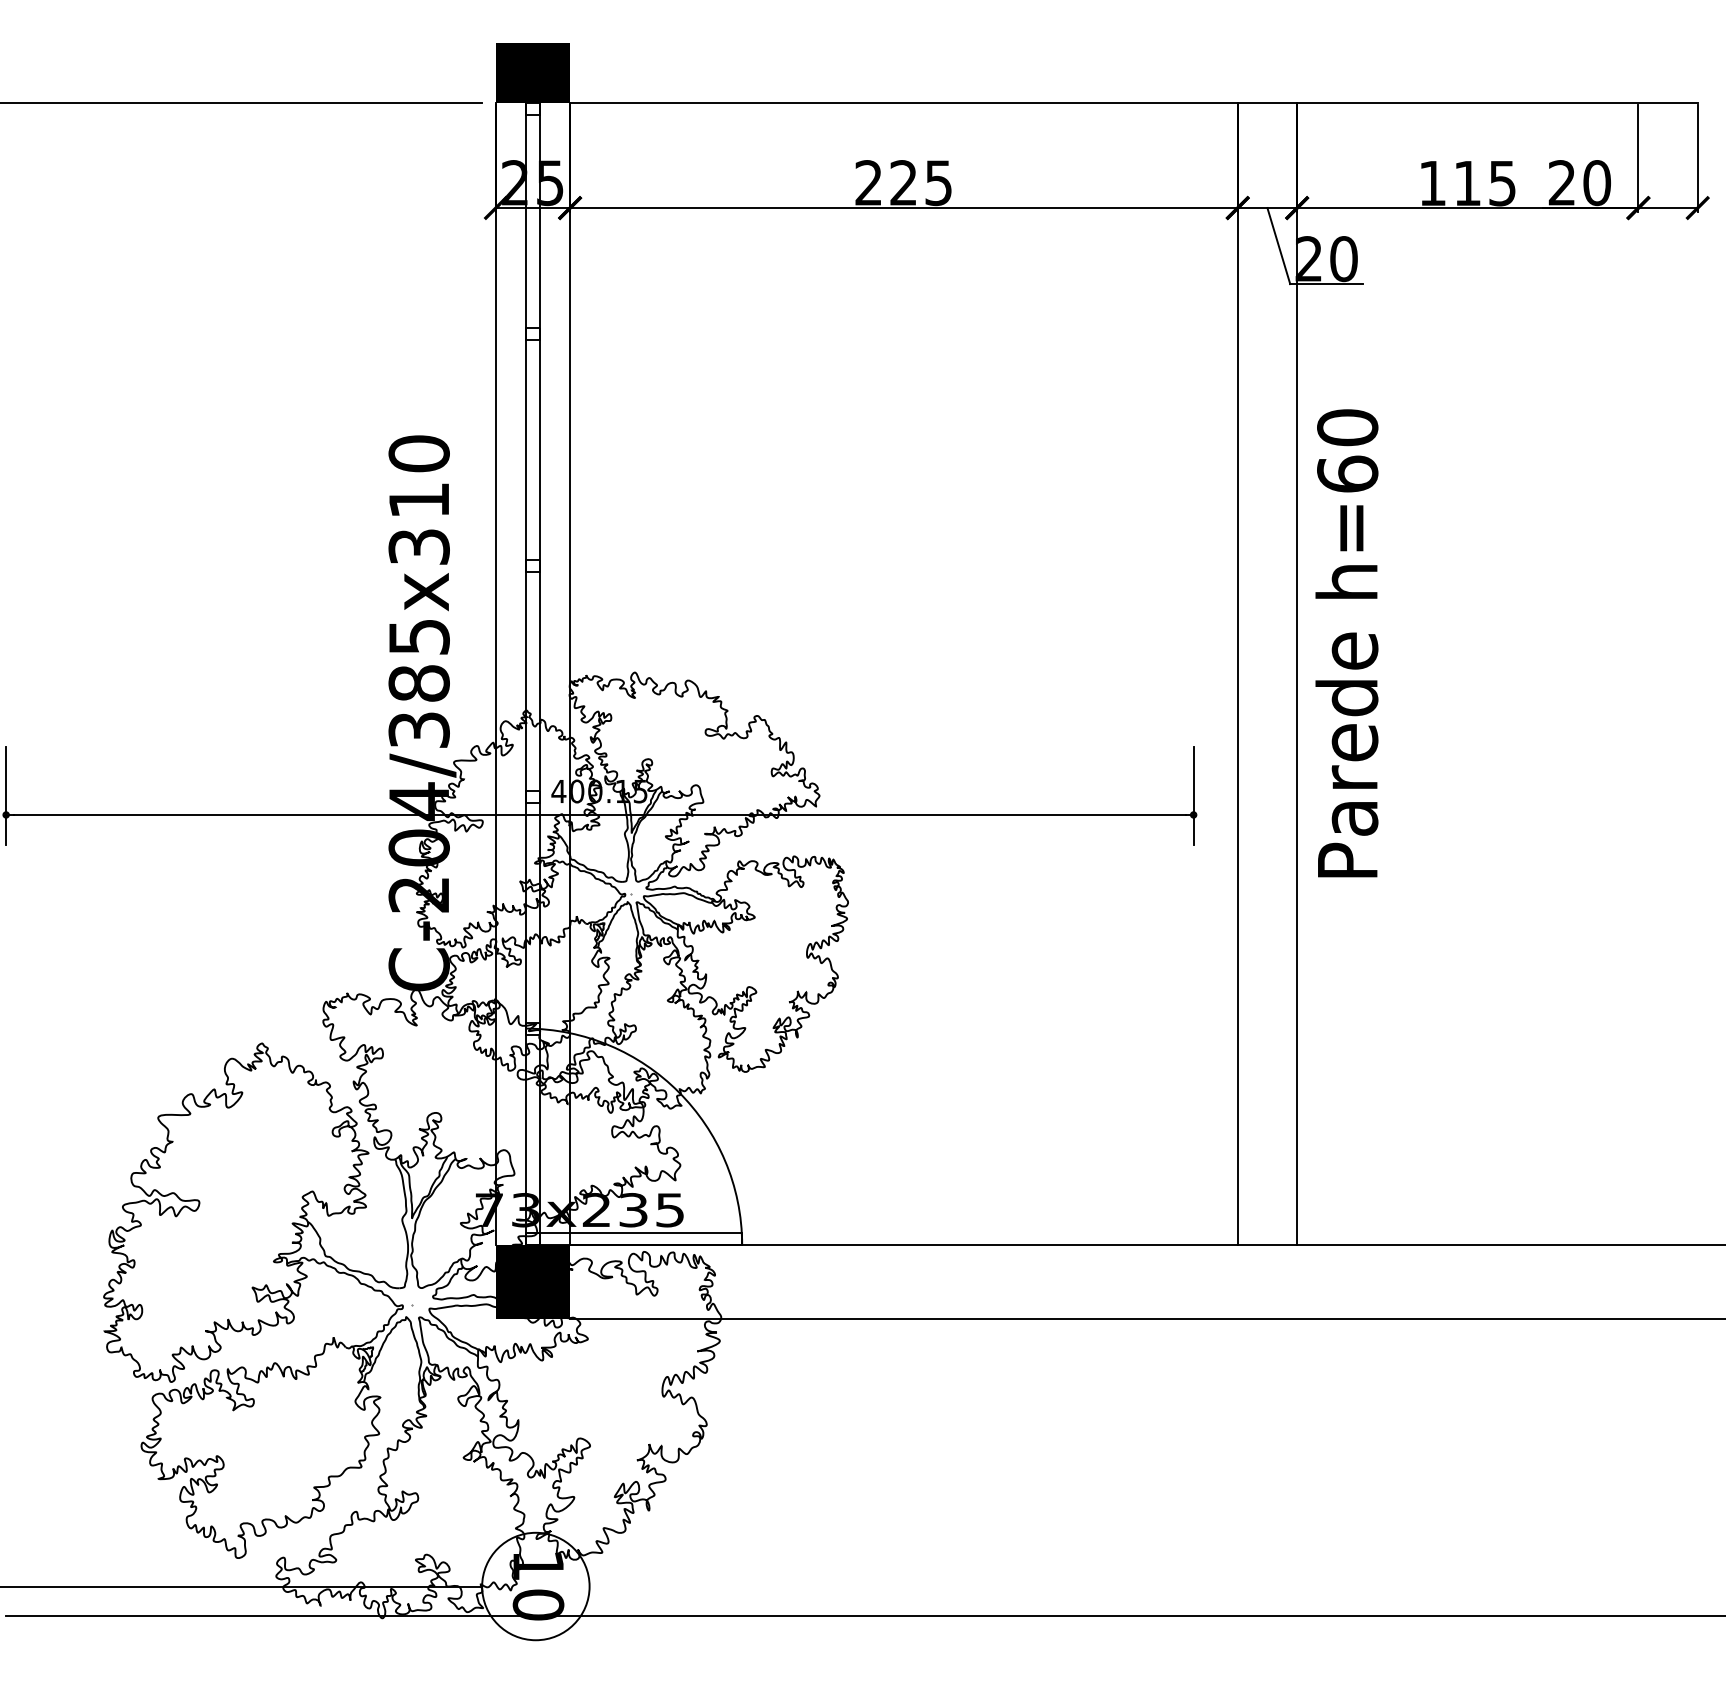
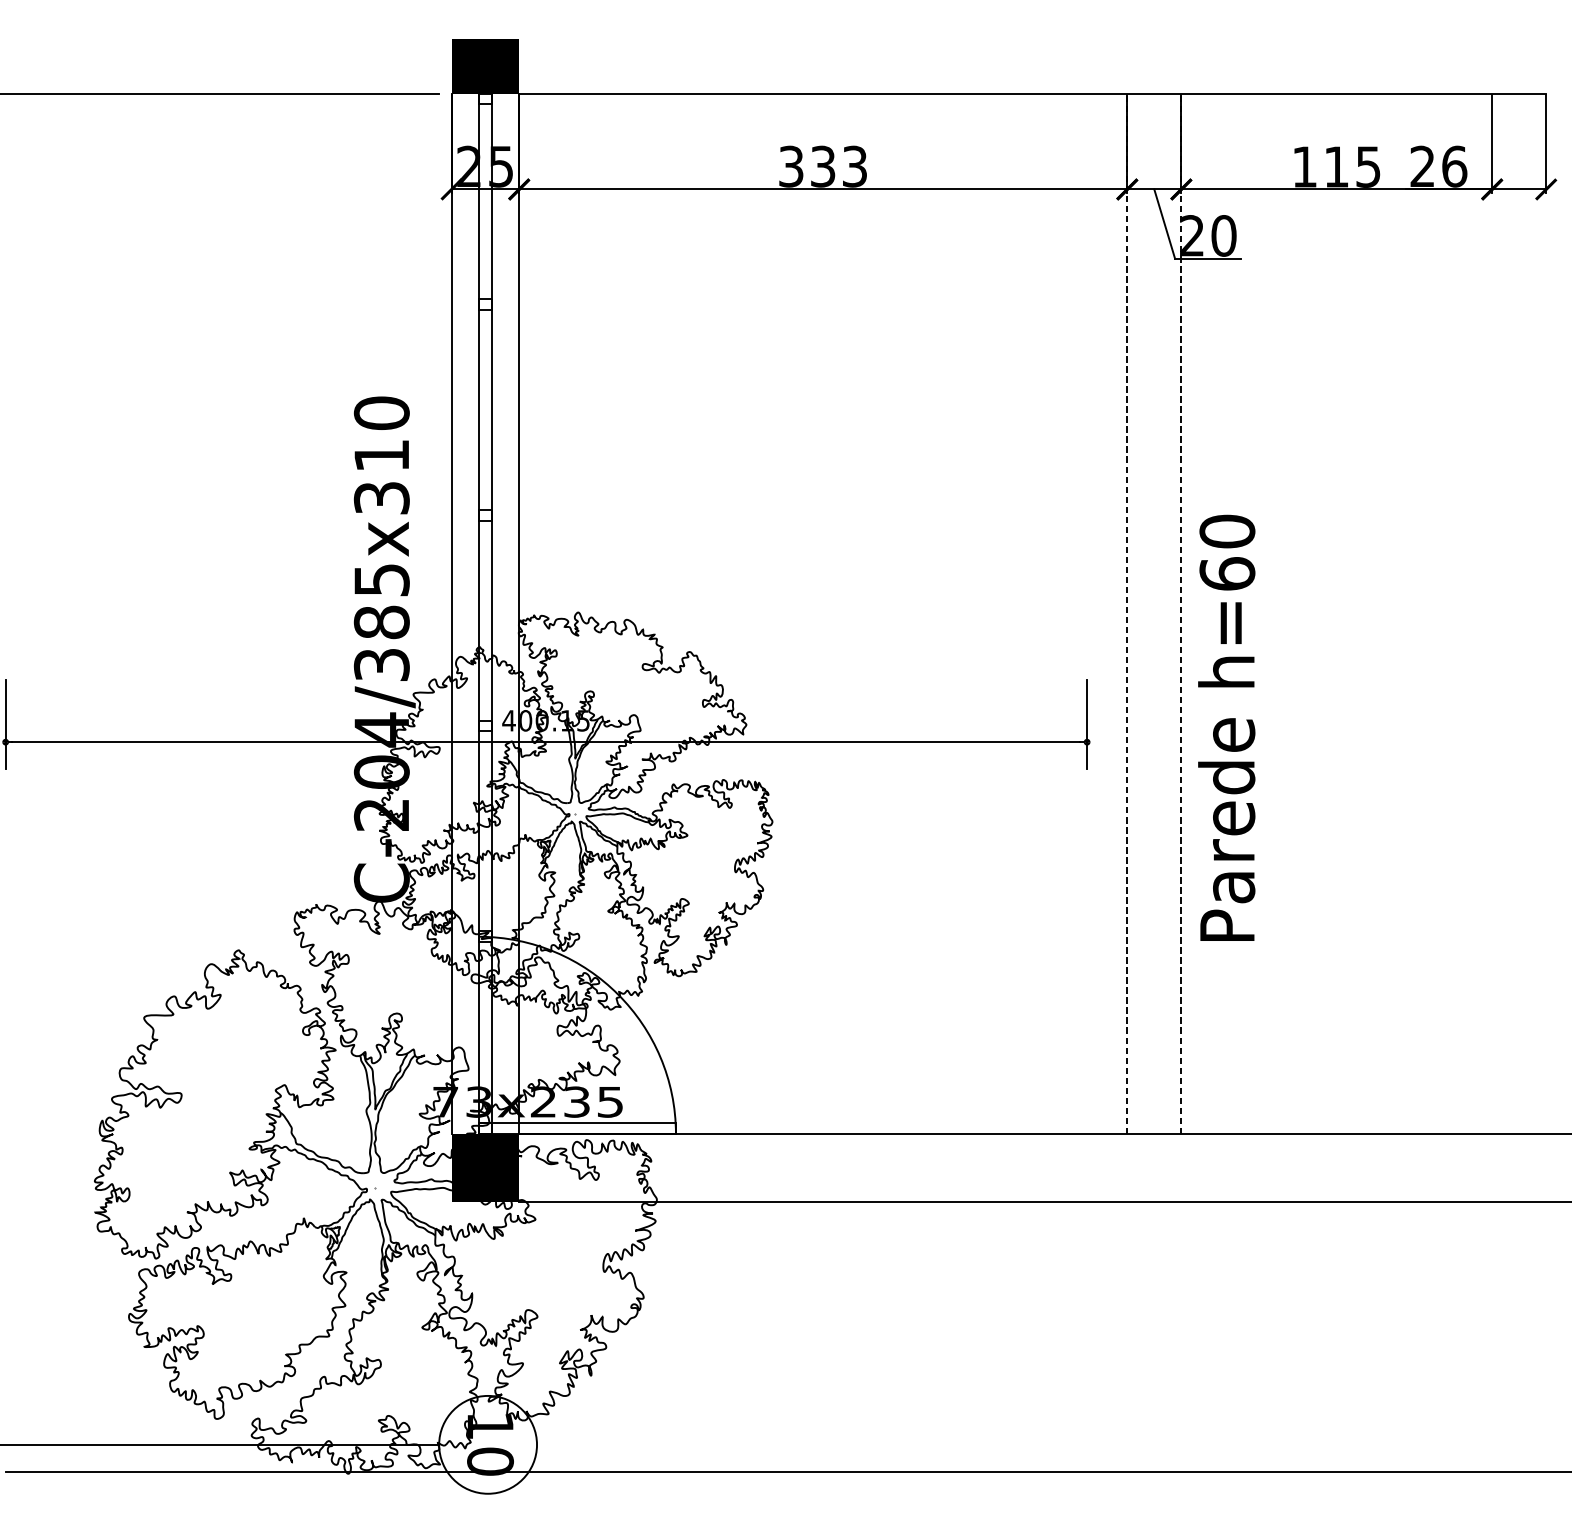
text: (1597, 182) -> (1454, 166), 20 -> 26
text: (903, 183) -> (822, 167), 225 -> 333
text: (1346, 643) -> (1226, 728), moved
line: (1237, 673) -> (1127, 613), solid -> dashed
line: (1297, 673) -> (1181, 613), solid -> dashed

